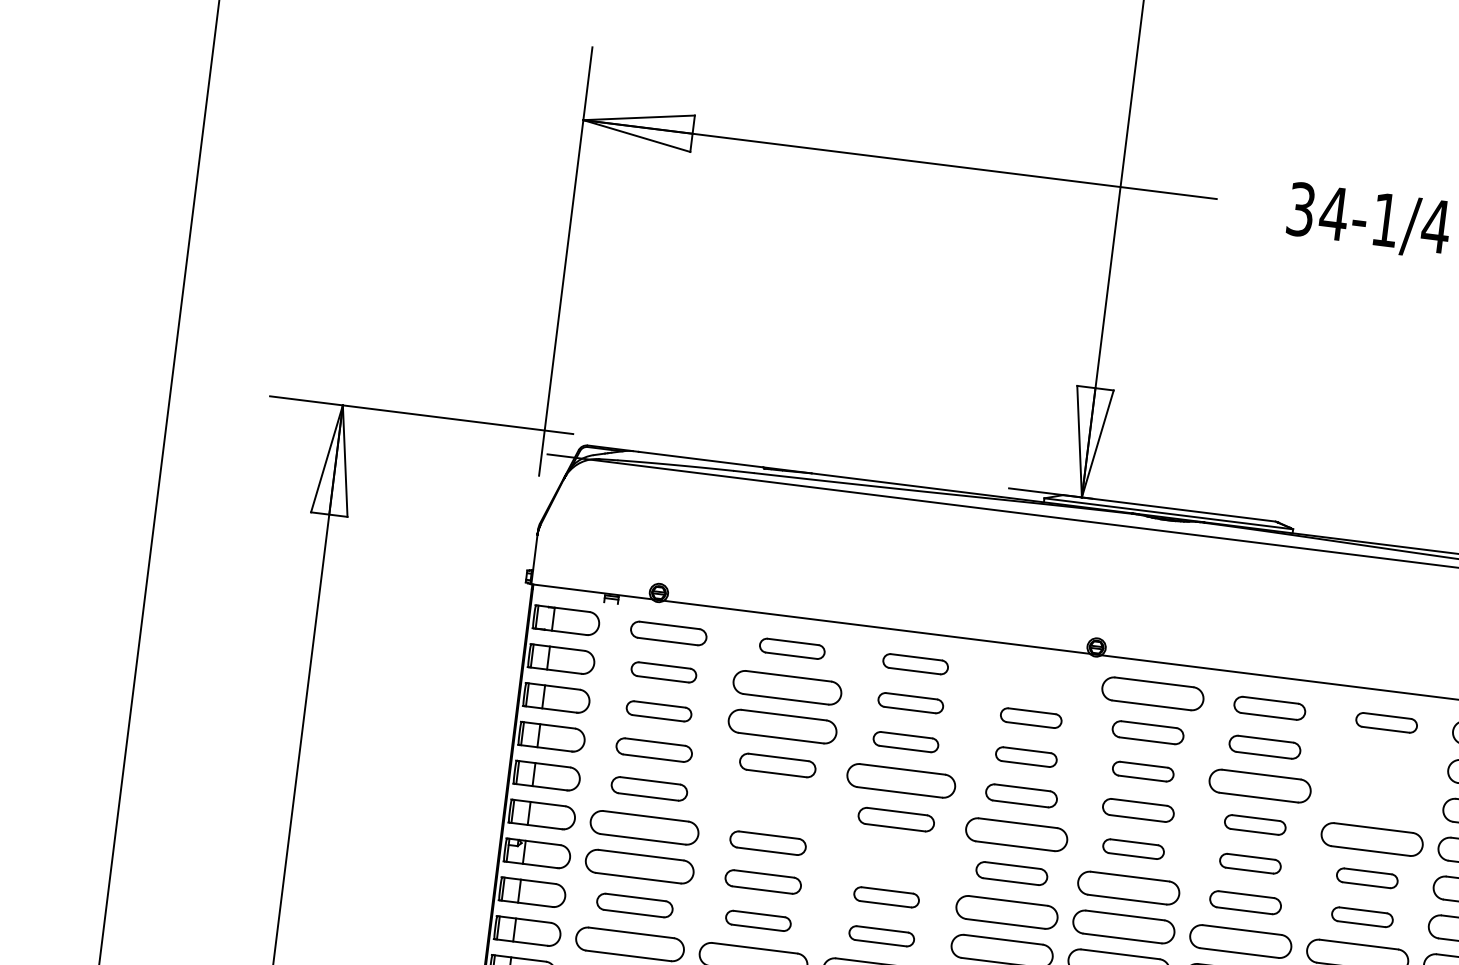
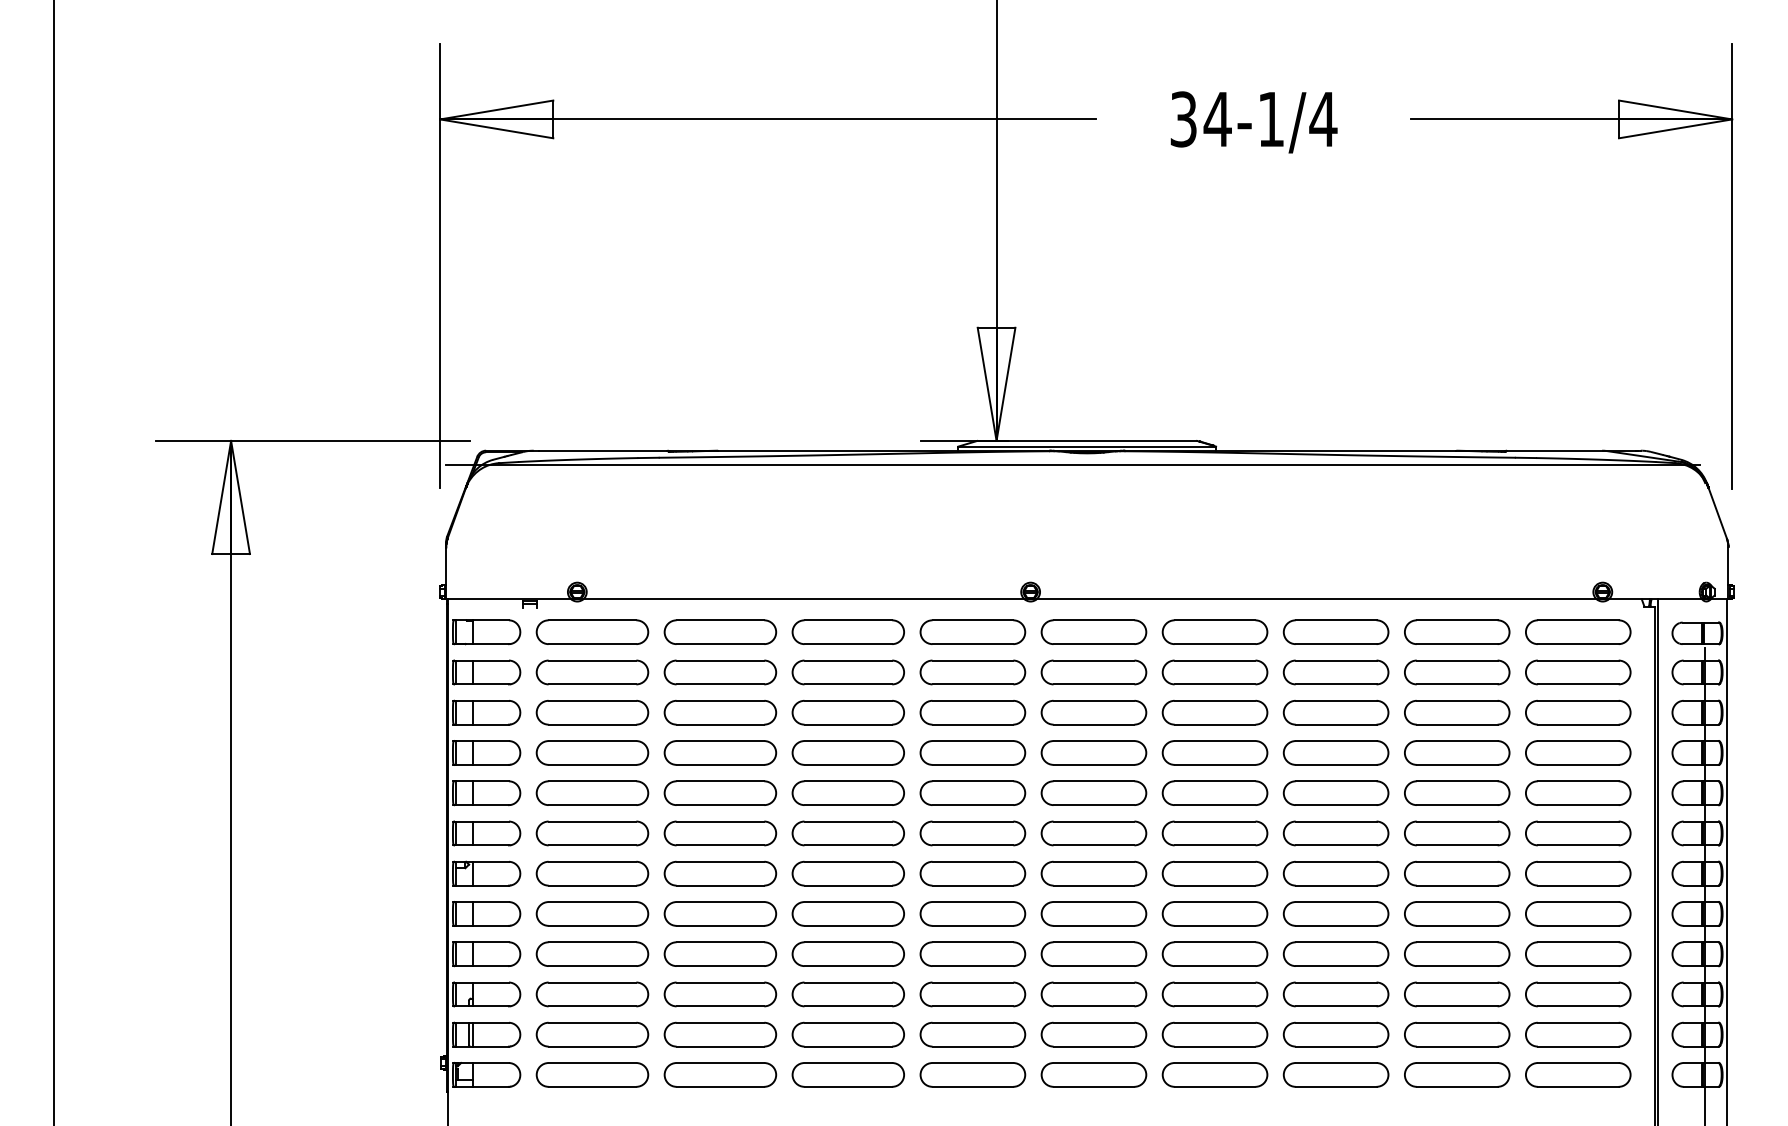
part: (668, 632) -> (592, 631), size x1.43
part: (792, 648) -> (720, 631), size x1.67
part: (915, 663) -> (847, 631), size x1.67
part: (663, 672) -> (592, 672), size x1.67
part: (1035, 678) -> (972, 631), added
part: (910, 703) -> (847, 672), size x1.67
part: (1269, 707) -> (1214, 631), size x1.43
part: (659, 711) -> (592, 712), size x1.67
part: (1030, 718) -> (972, 672), size x1.67
part: (1386, 722) -> (1335, 631), size x1.67
part: (1147, 732) -> (1093, 672), size x1.43
part: (905, 741) -> (847, 712), size x1.67
part: (1264, 747) -> (1214, 672), size x1.43
part: (654, 749) -> (592, 752), size x1.43
part: (1025, 756) -> (972, 712), size x1.67
part: (1381, 761) -> (1335, 672), added
part: (777, 765) -> (720, 752), size x1.43
part: (1142, 771) -> (1093, 712), size x1.67
part: (649, 788) -> (592, 792), size x1.43
part: (1021, 795) -> (972, 752), size x1.43
part: (1376, 800) -> (1335, 712), added
part: (773, 803) -> (720, 792), added
part: (1138, 809) -> (1093, 752), size x1.43
part: (895, 818) -> (847, 792), size x1.43
part: (1254, 824) -> (1214, 752), size x1.67
part: (768, 843) -> (720, 833), size x1.43
part: (1133, 848) -> (1093, 792), size x1.67
part: (890, 858) -> (847, 833), added
part: (1250, 863) -> (1214, 792), size x1.67
part: (1011, 873) -> (972, 833), size x1.43
part: (1366, 877) -> (1335, 792), size x1.67
part: (763, 881) -> (720, 873), size x1.43
part: (885, 897) -> (847, 873), size x1.67
part: (1245, 902) -> (1214, 833), size x1.43
part: (634, 905) -> (592, 913), size x1.43
part: (1361, 917) -> (1335, 833), size x1.67
part: (758, 920) -> (720, 913), size x1.67
part: (881, 935) -> (847, 913), size x1.67

